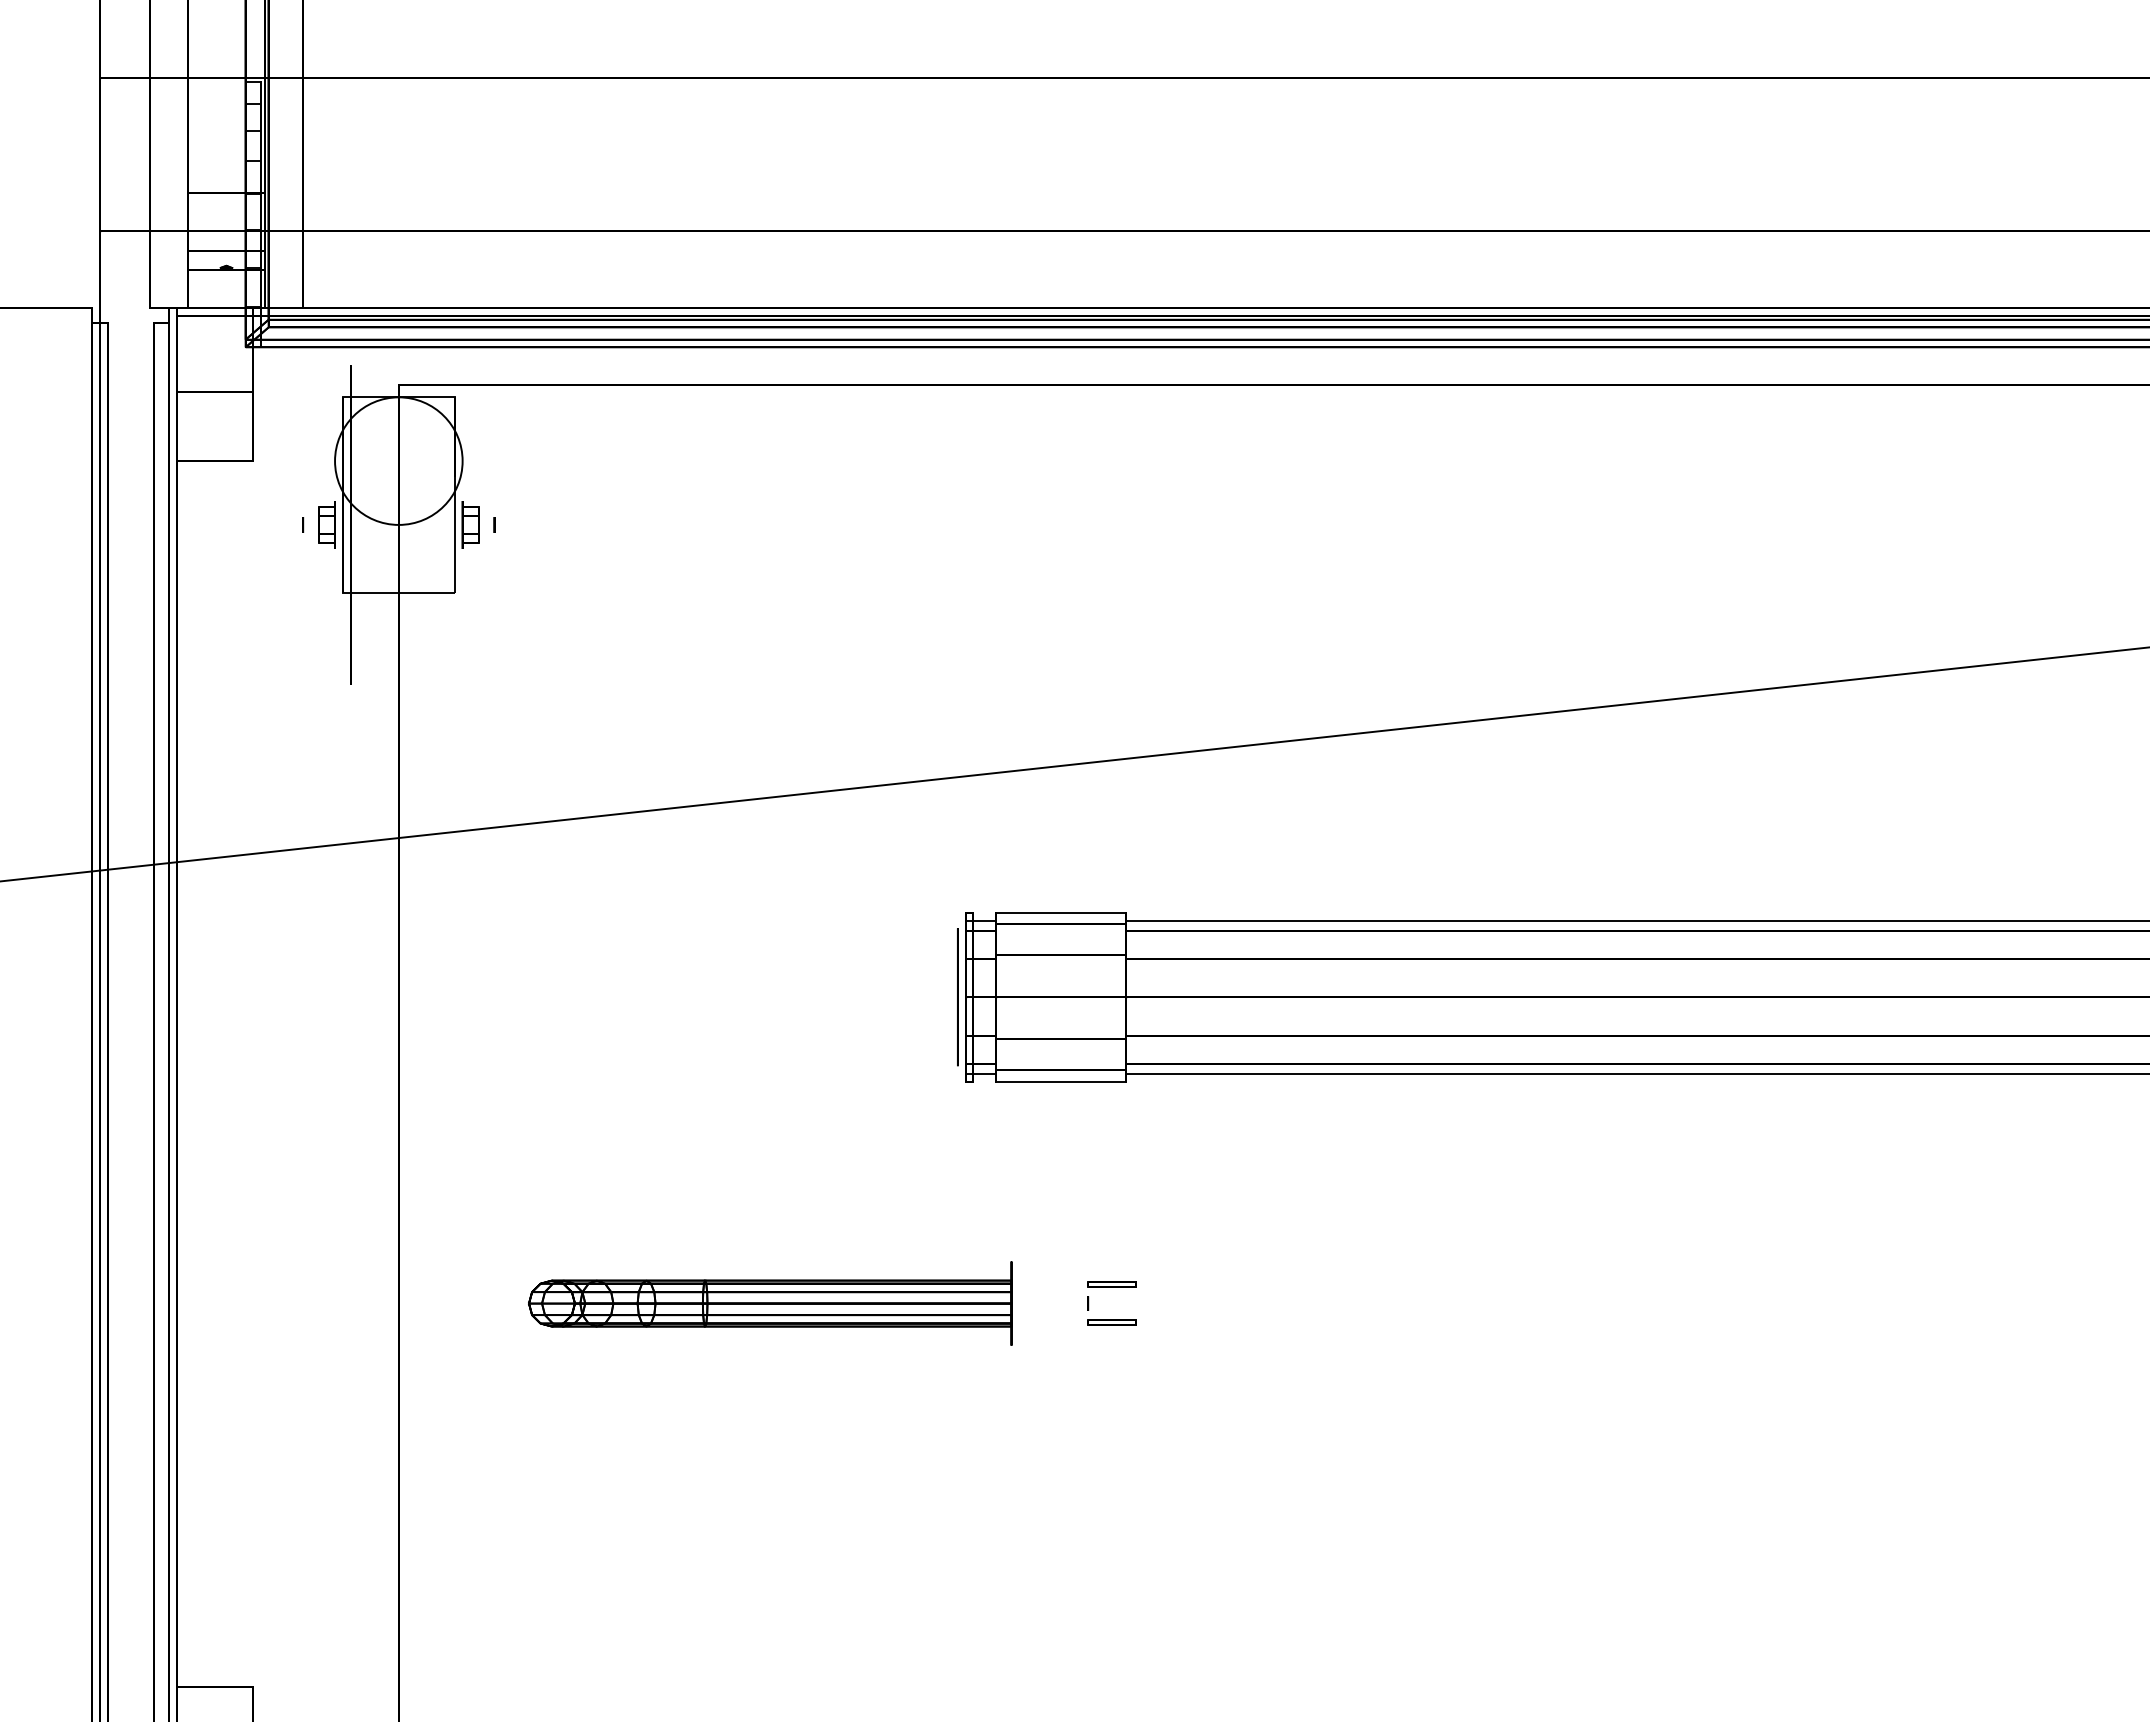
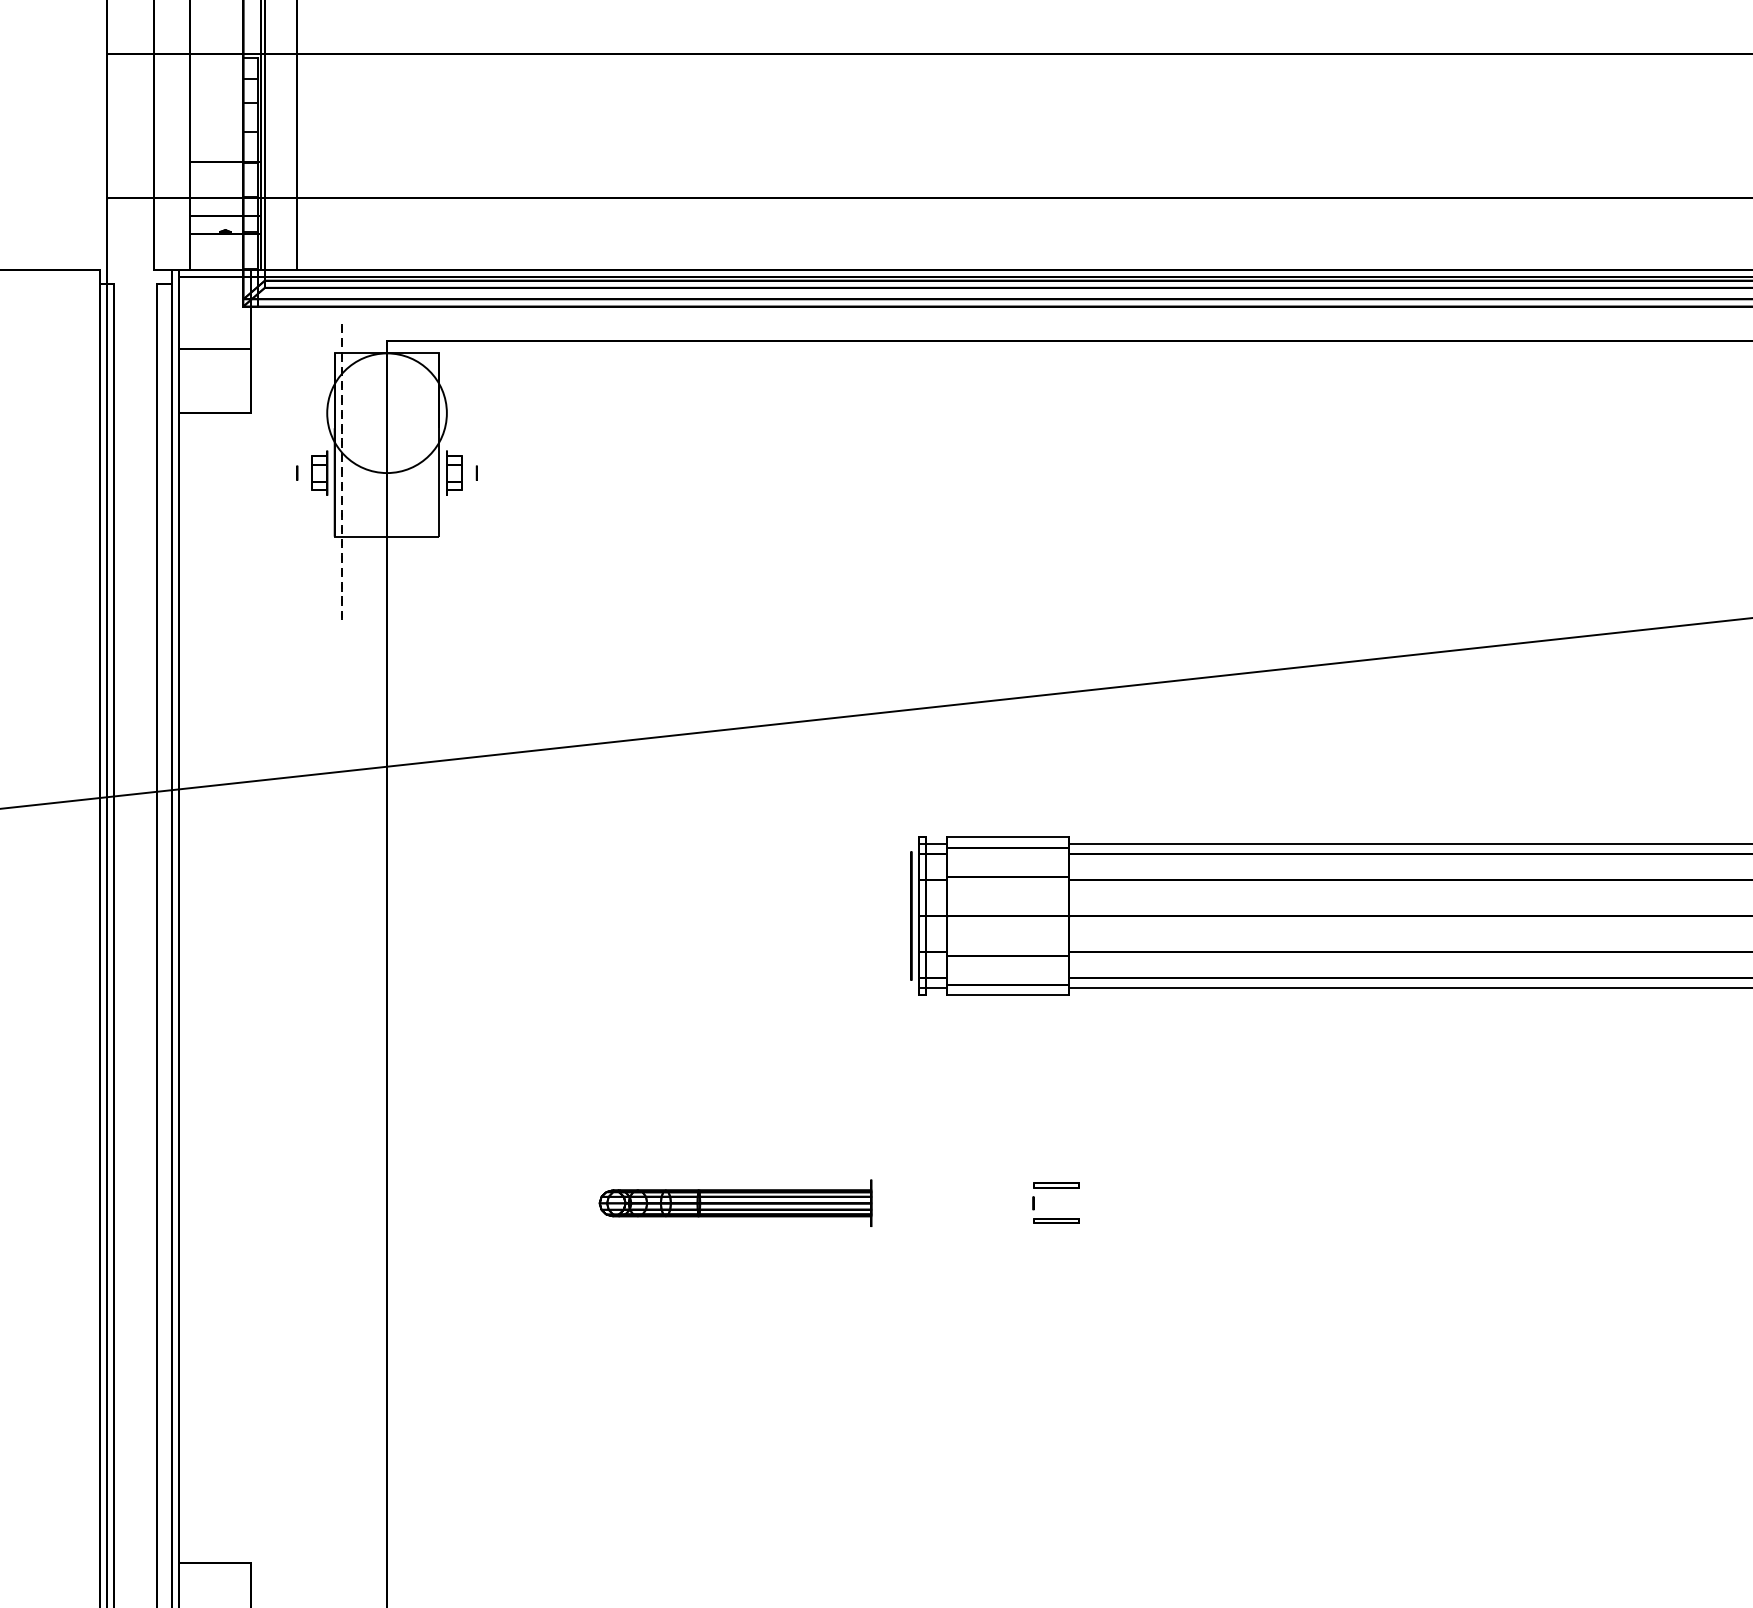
circle: (350, 524) -> (341, 472), solid -> dashed
part: (770, 1303) -> (735, 1203), size x0.6

